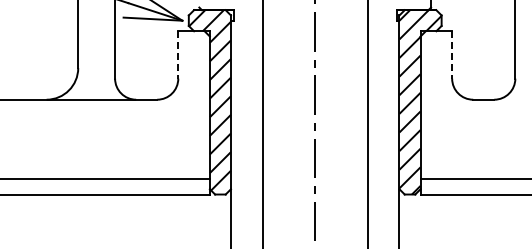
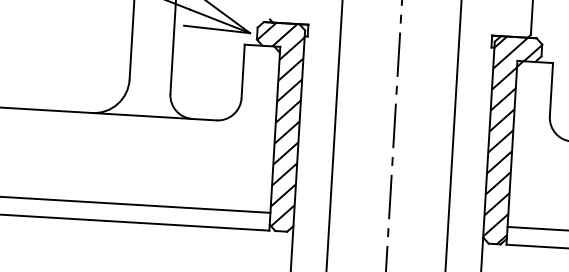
line: (178, 54) -> (243, 70), dashed -> solid
line: (452, 54) -> (551, 89), dashed -> solid

